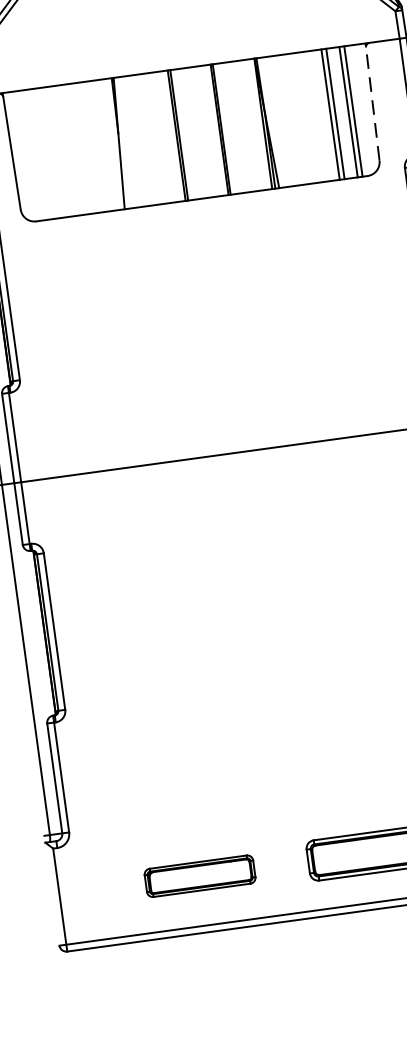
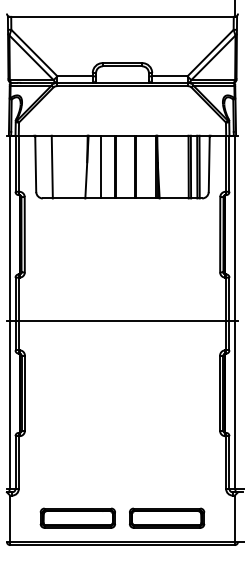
line: (372, 101) -> (209, 163), dashed -> solid
line: (149, 138) -> (101, 166), added
line: (45, 152) -> (51, 166), added
part: (199, 874) -> (77, 517), size x1.43

